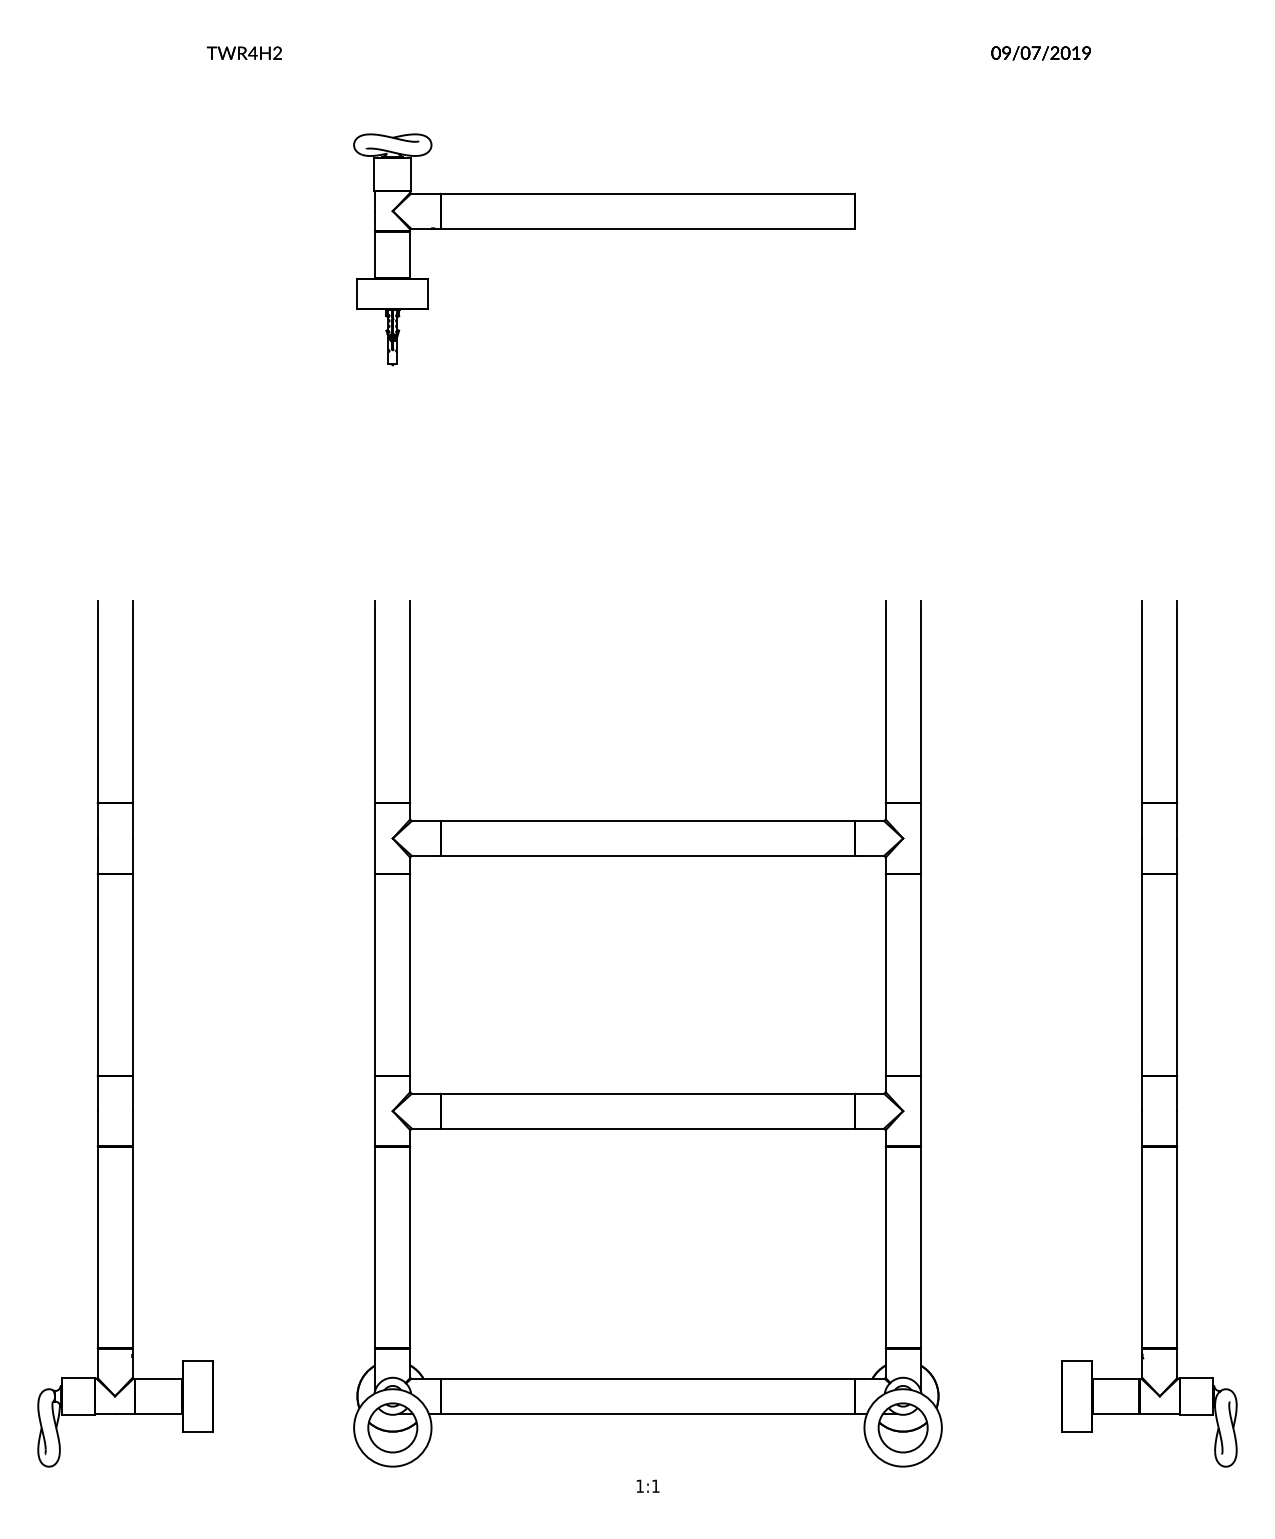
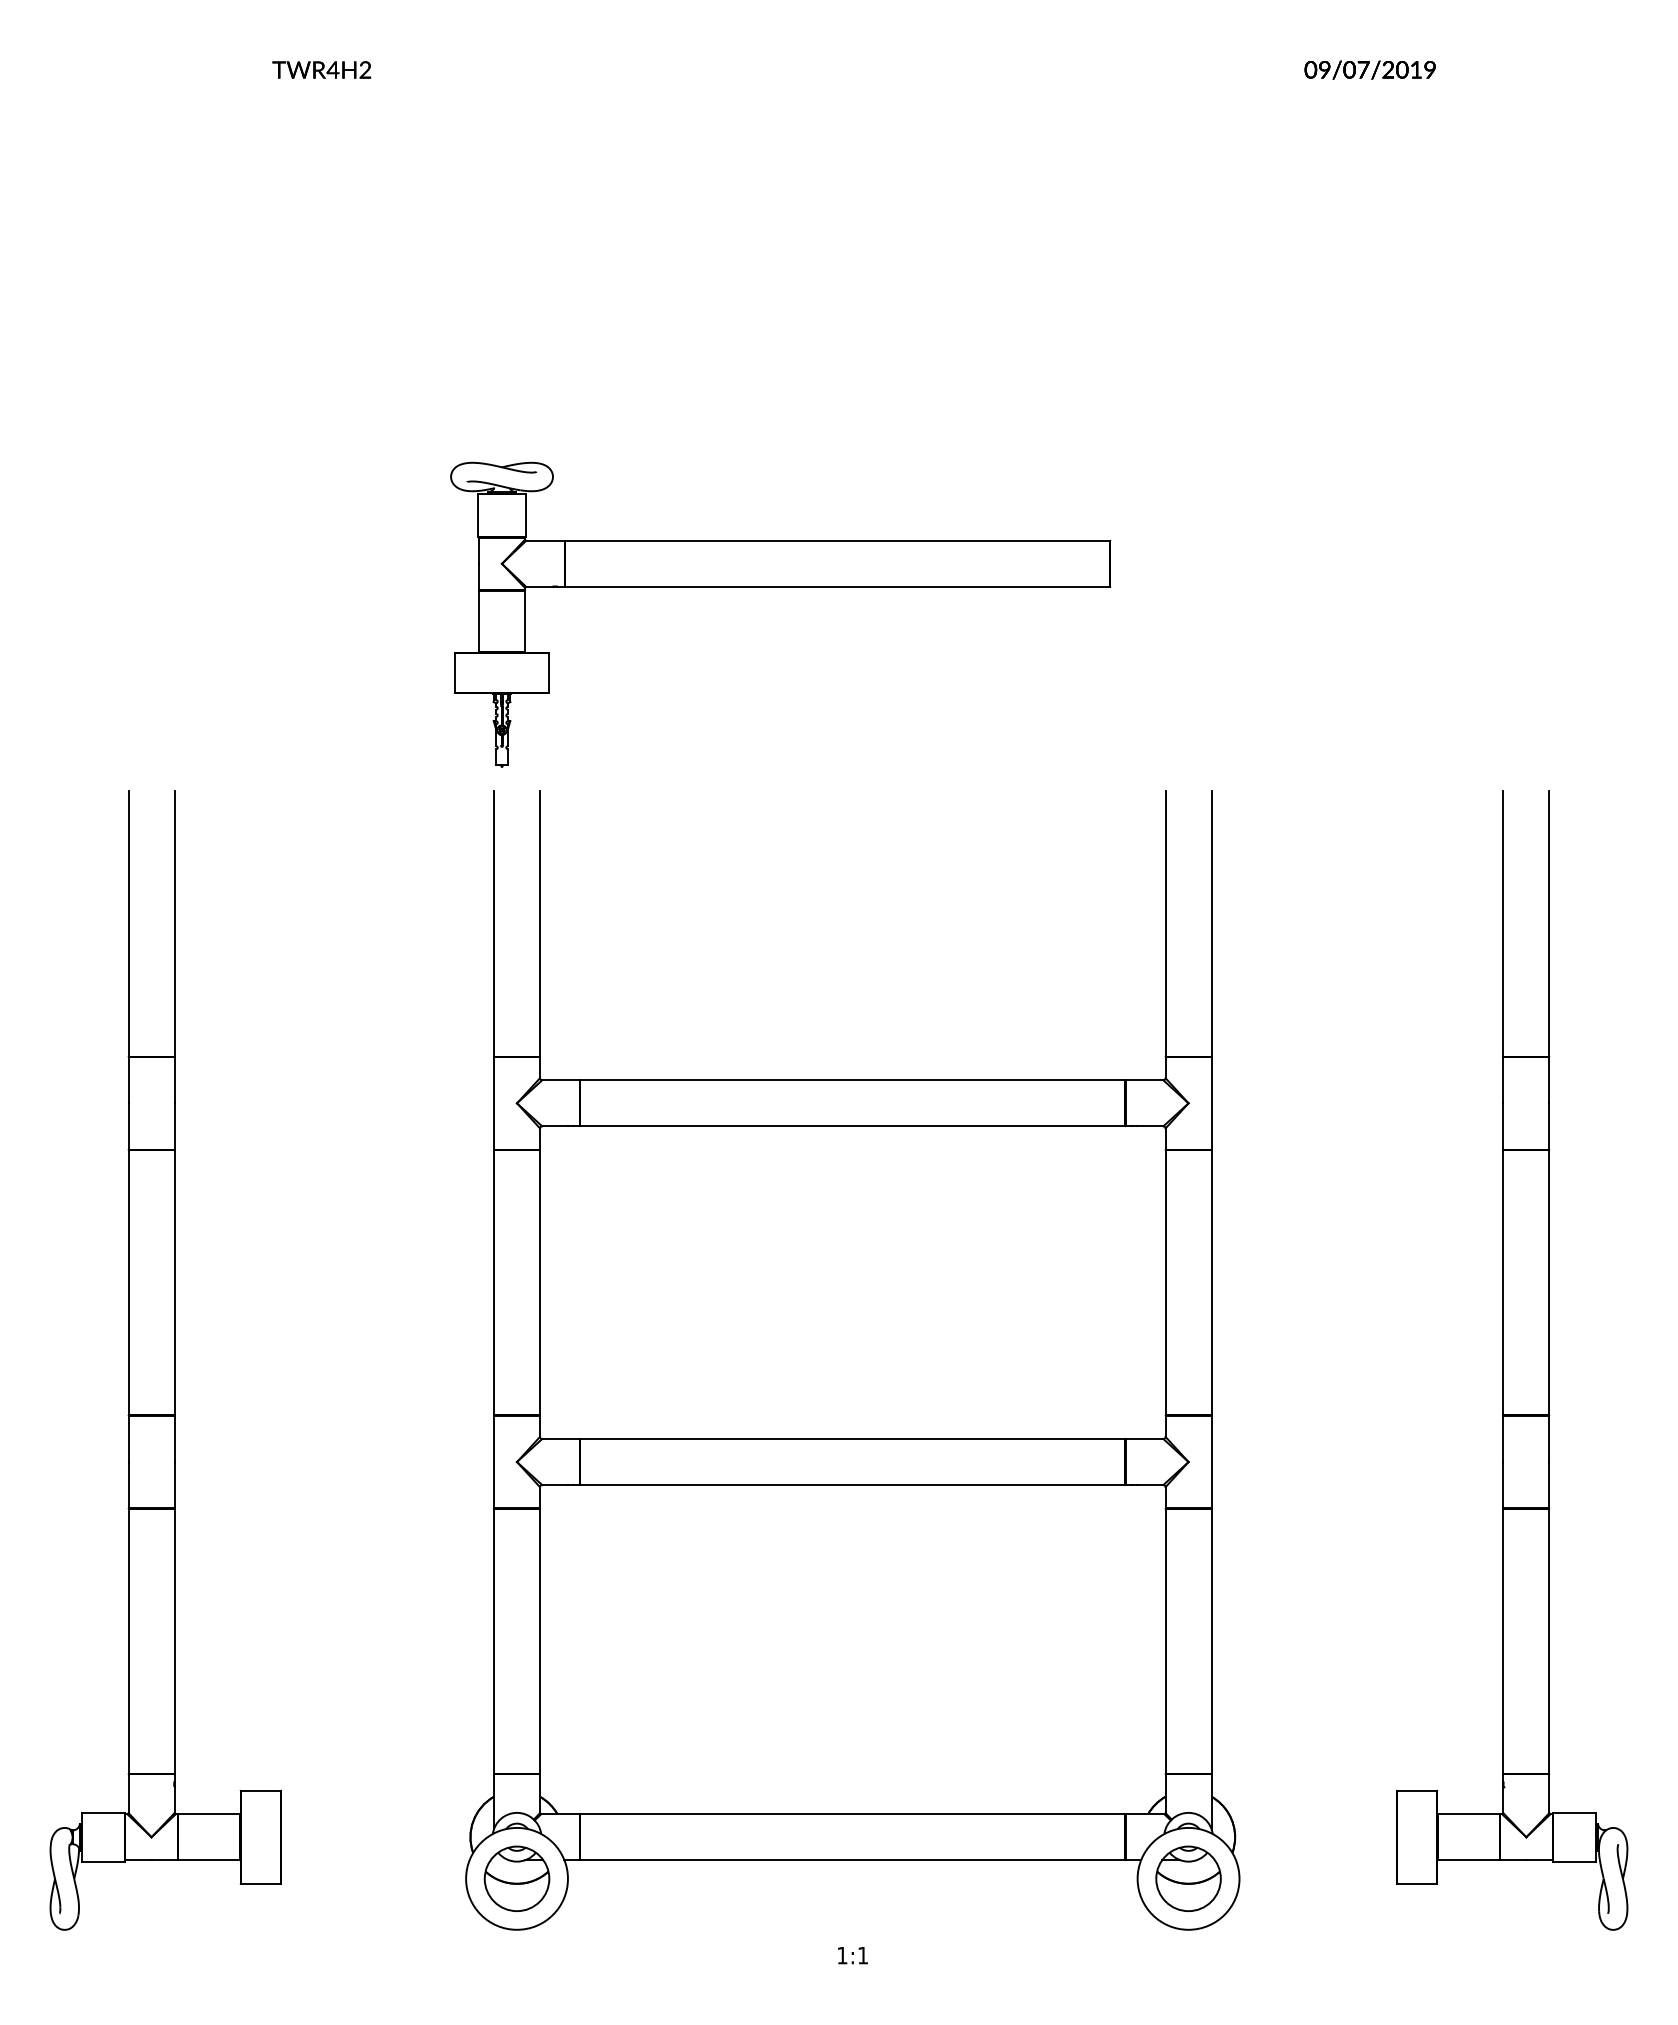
part: (604, 229) -> (780, 587), moved

